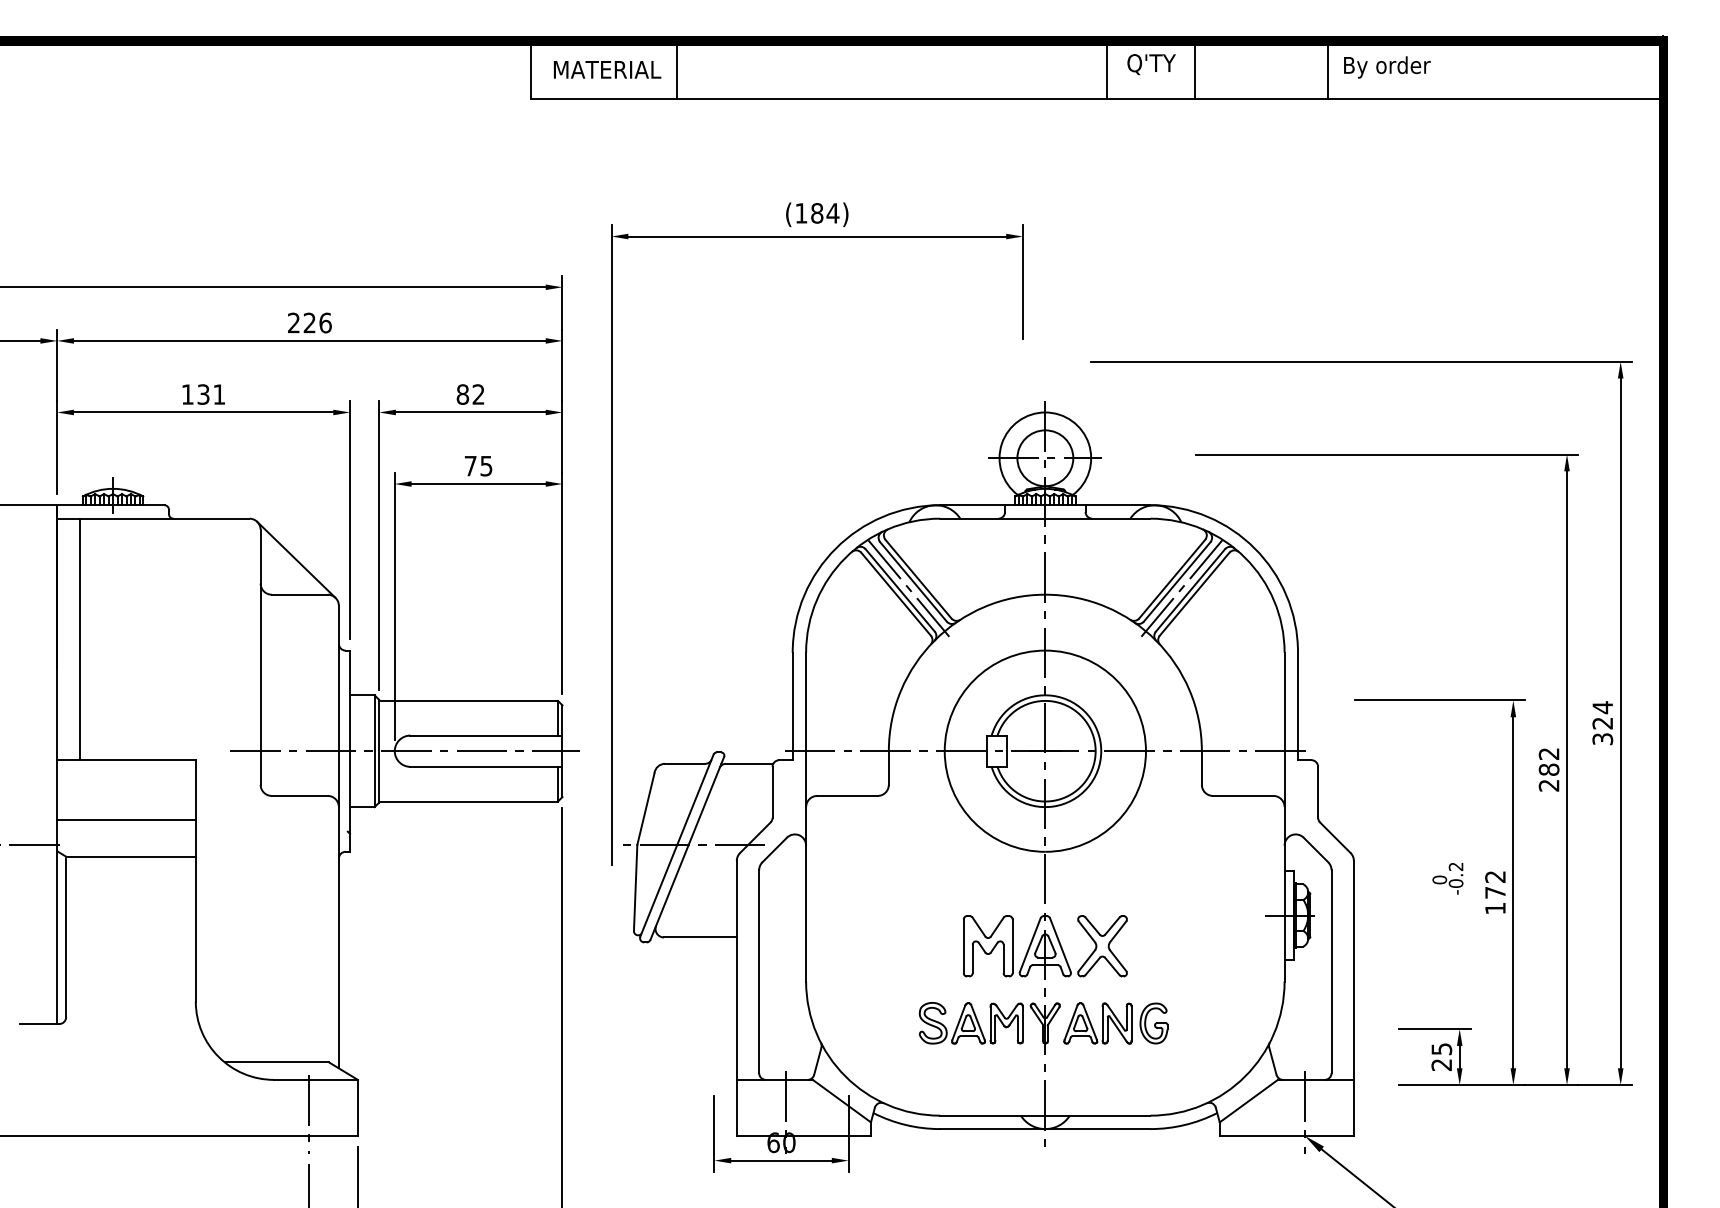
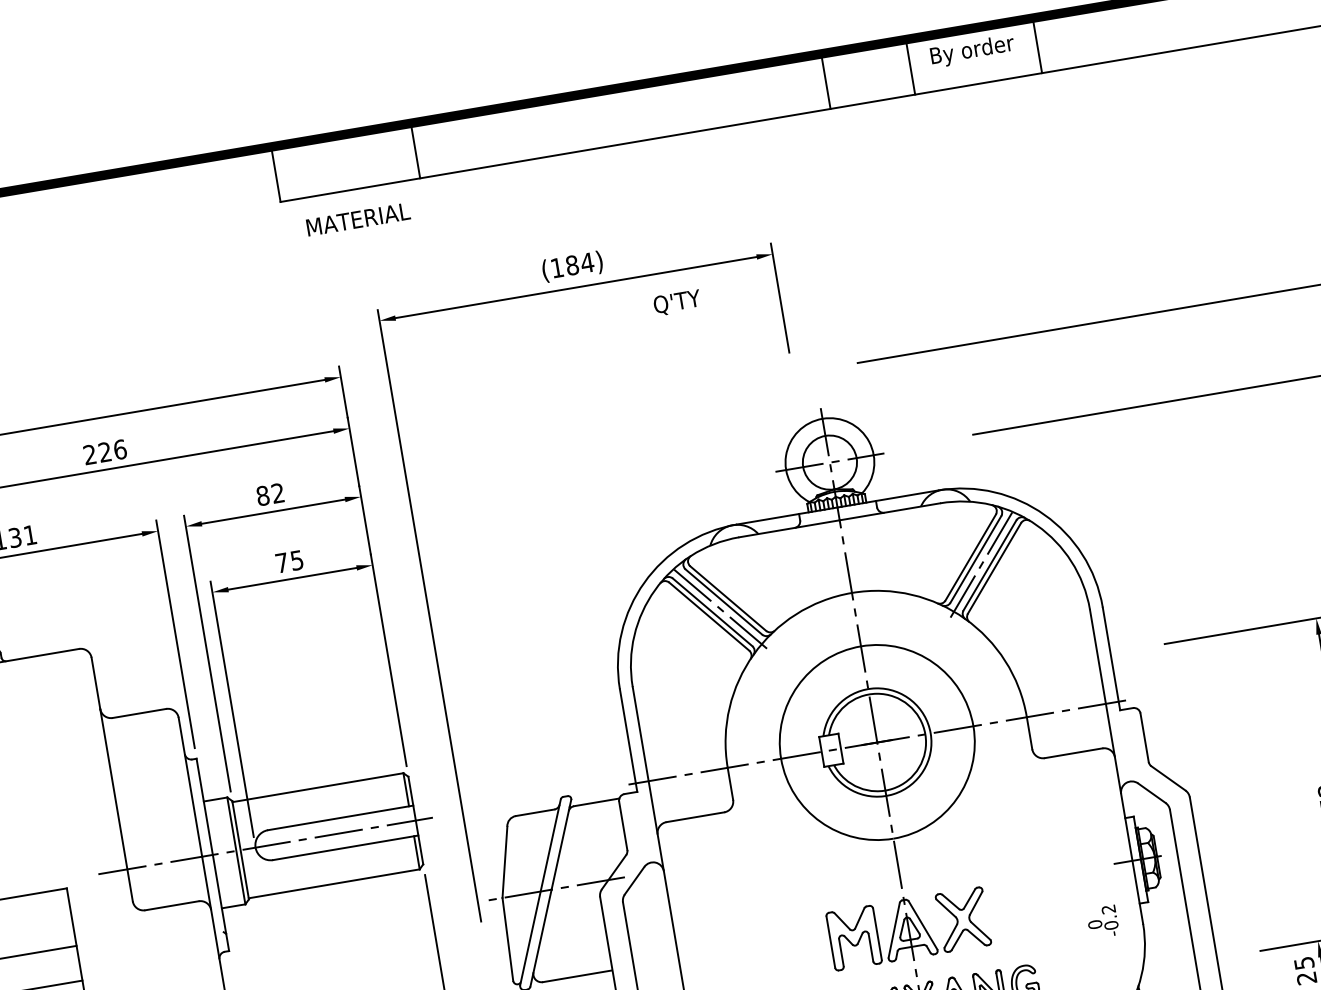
text: (1151, 64) -> (677, 302), moved
text: (1387, 67) -> (972, 51), moved
text: (607, 69) -> (358, 219), moved
line: (296, 559) -> (130, 680), removed
text: (1447, 878) -> (1102, 921), moved

